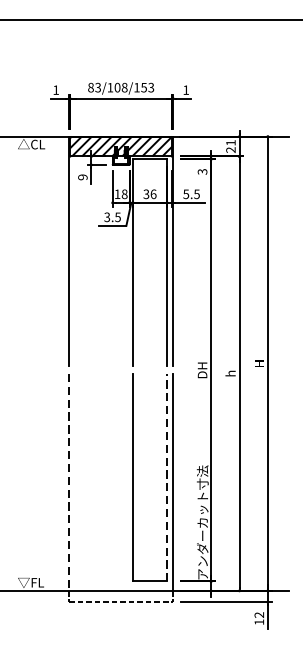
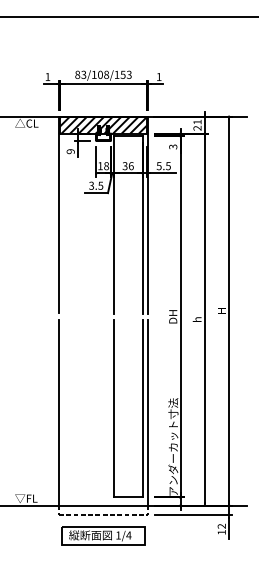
line: (166, 477) -> (142, 408), dashed -> solid
line: (69, 482) -> (59, 412), dashed -> solid
part: (121, 625) -> (103, 535), added

